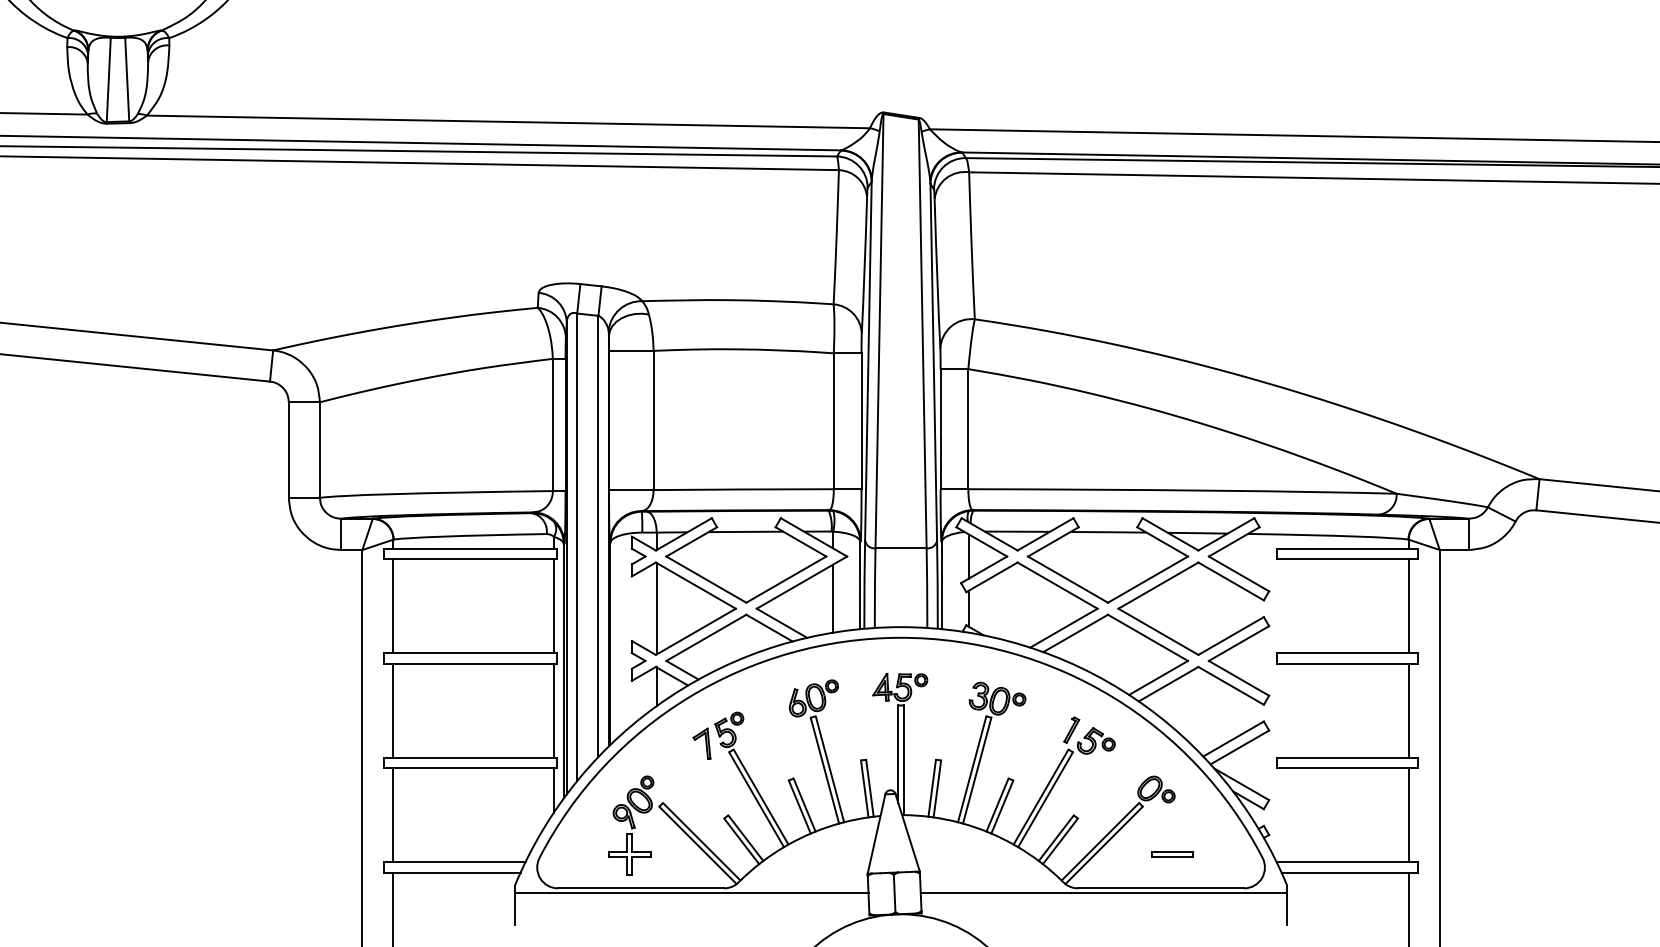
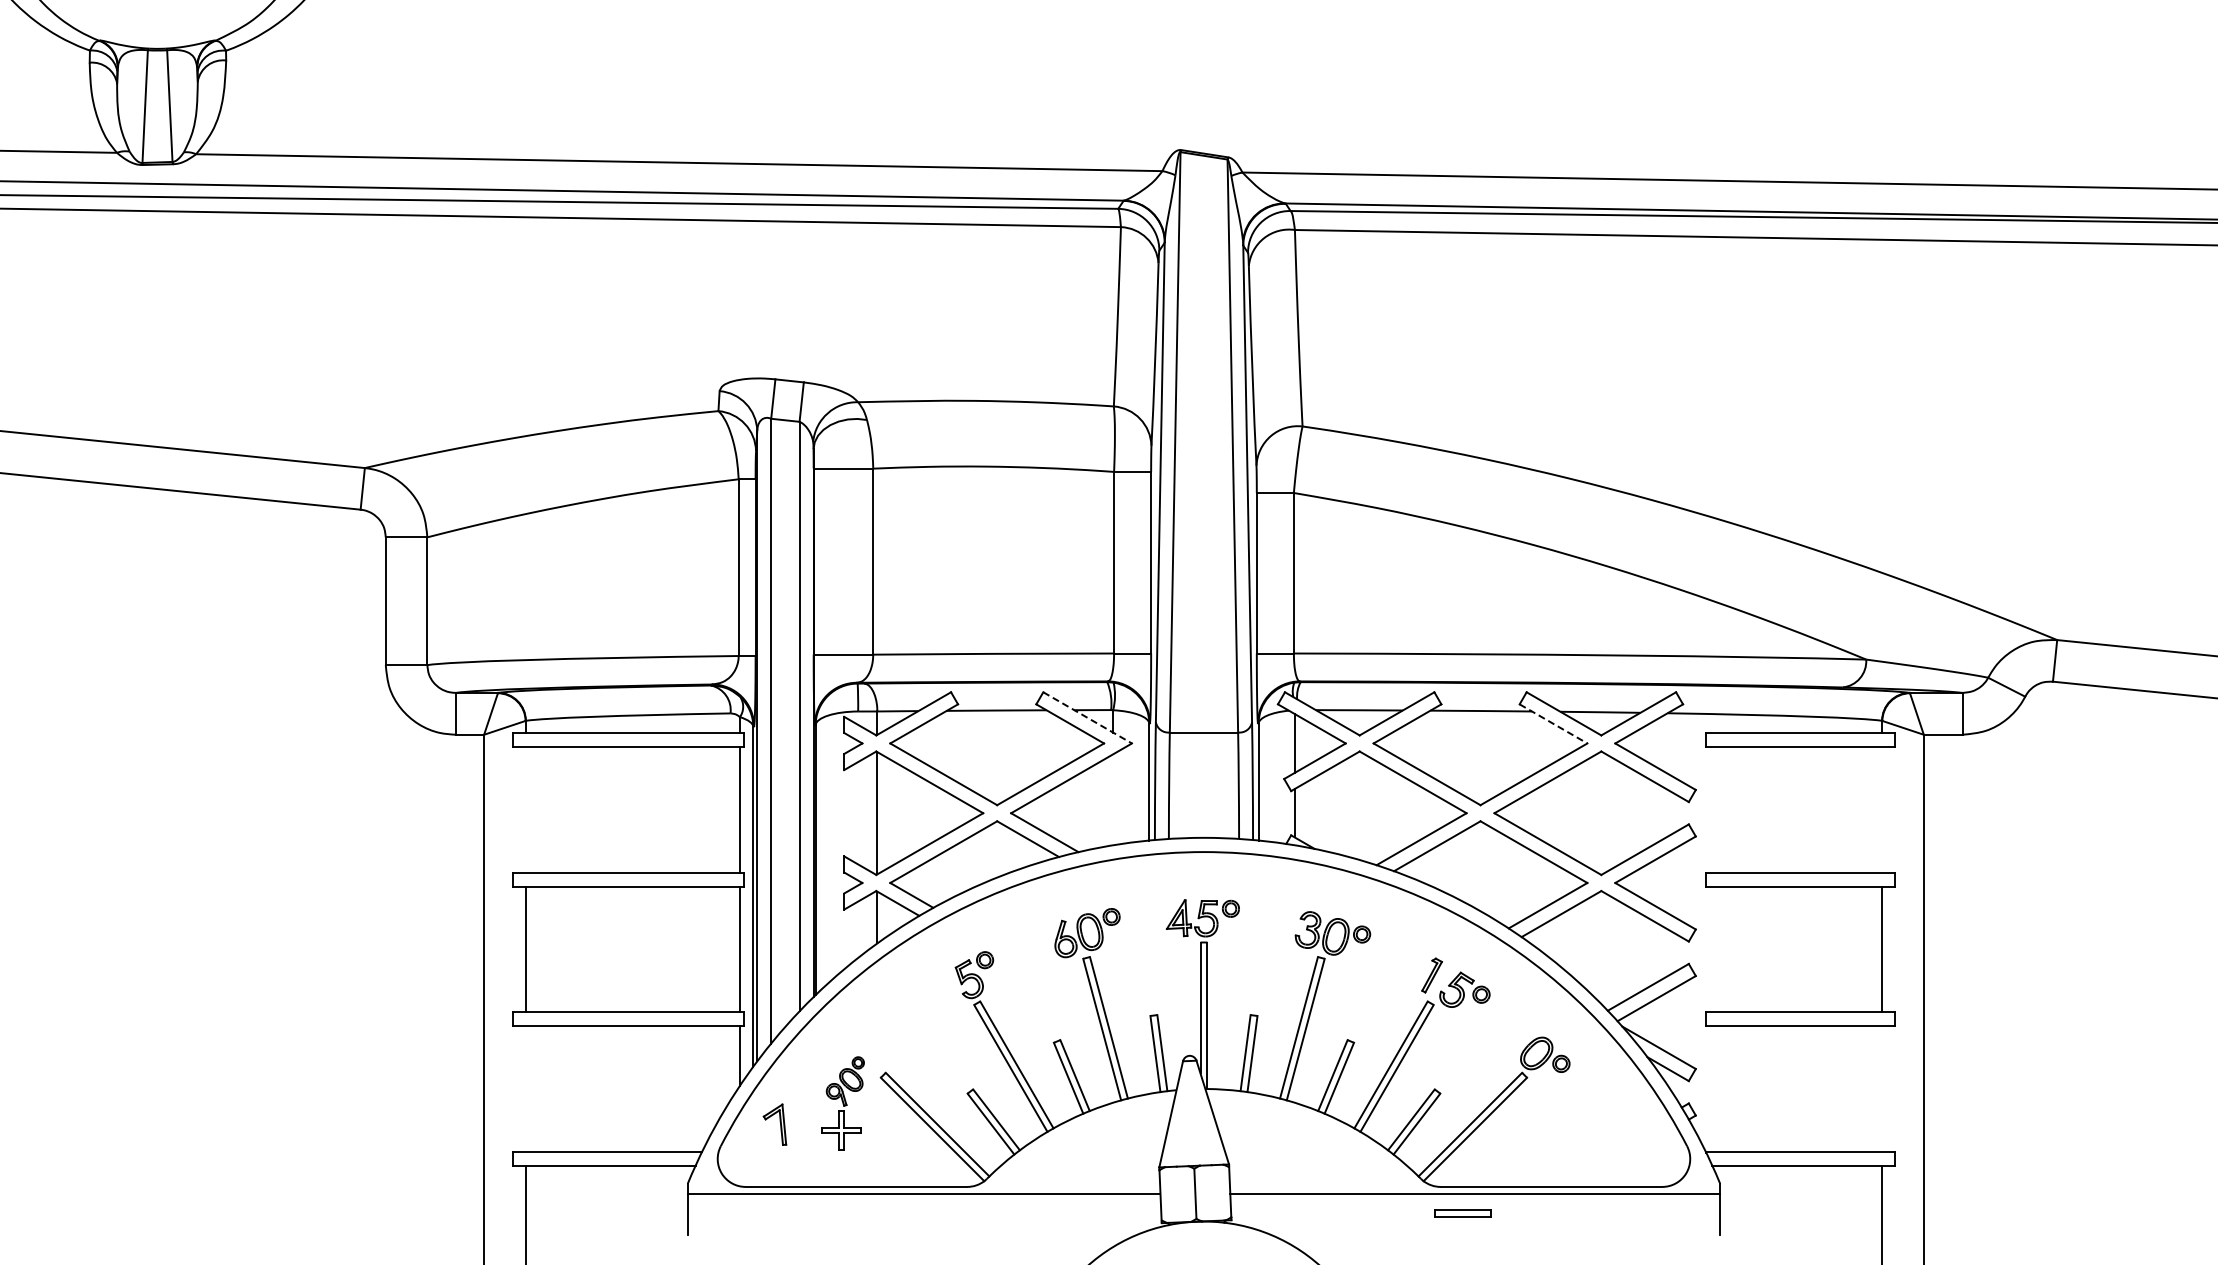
line: (814, 537) -> (1088, 718), solid -> dashed
line: (1162, 542) -> (1553, 724), solid -> dashed
line: (833, 598) -> (1113, 799), removed
line: (393, 605) -> (525, 809), removed
line: (1408, 605) -> (1882, 809), removed
part: (701, 743) -> (774, 1124), moved
line: (393, 814) -> (525, 1088), removed
line: (1408, 814) -> (1882, 1088), removed
part: (630, 825) -> (842, 1103), size x0.7
part: (1172, 854) -> (1462, 1213), moved

